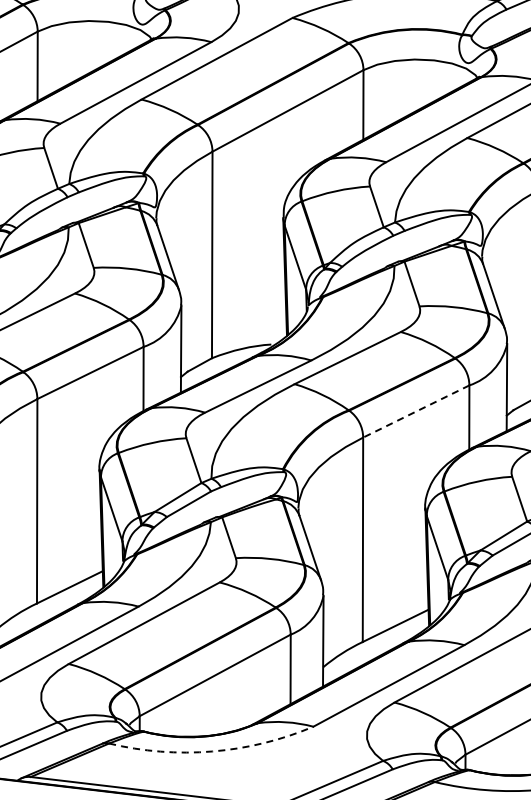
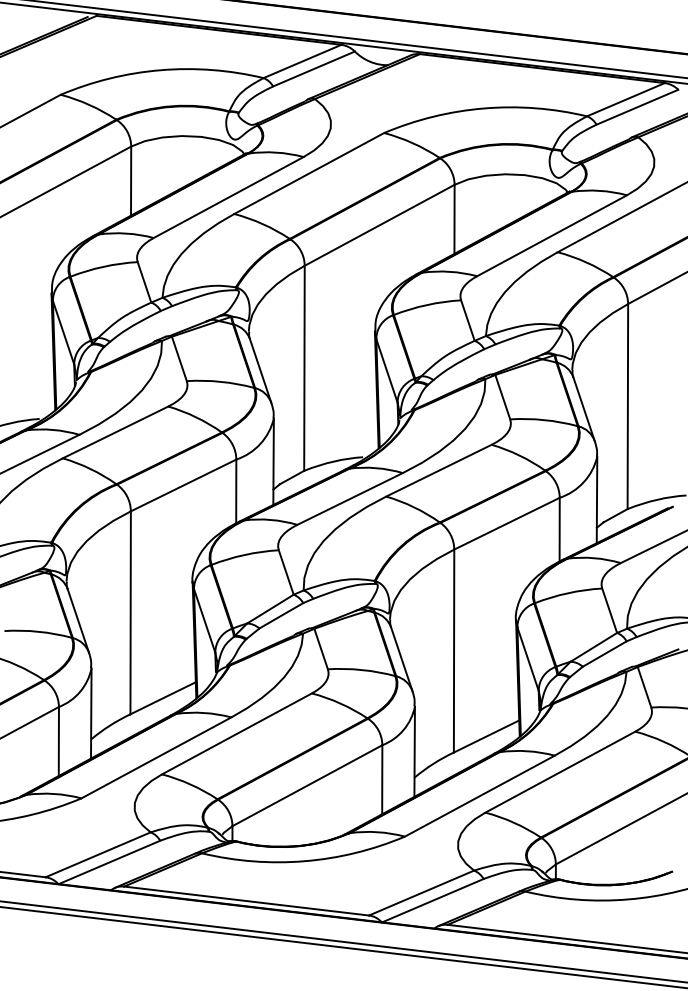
line: (416, 411) -> (507, 523), dashed -> solid
arc: (212, 751) -> (304, 861), dashed -> solid

